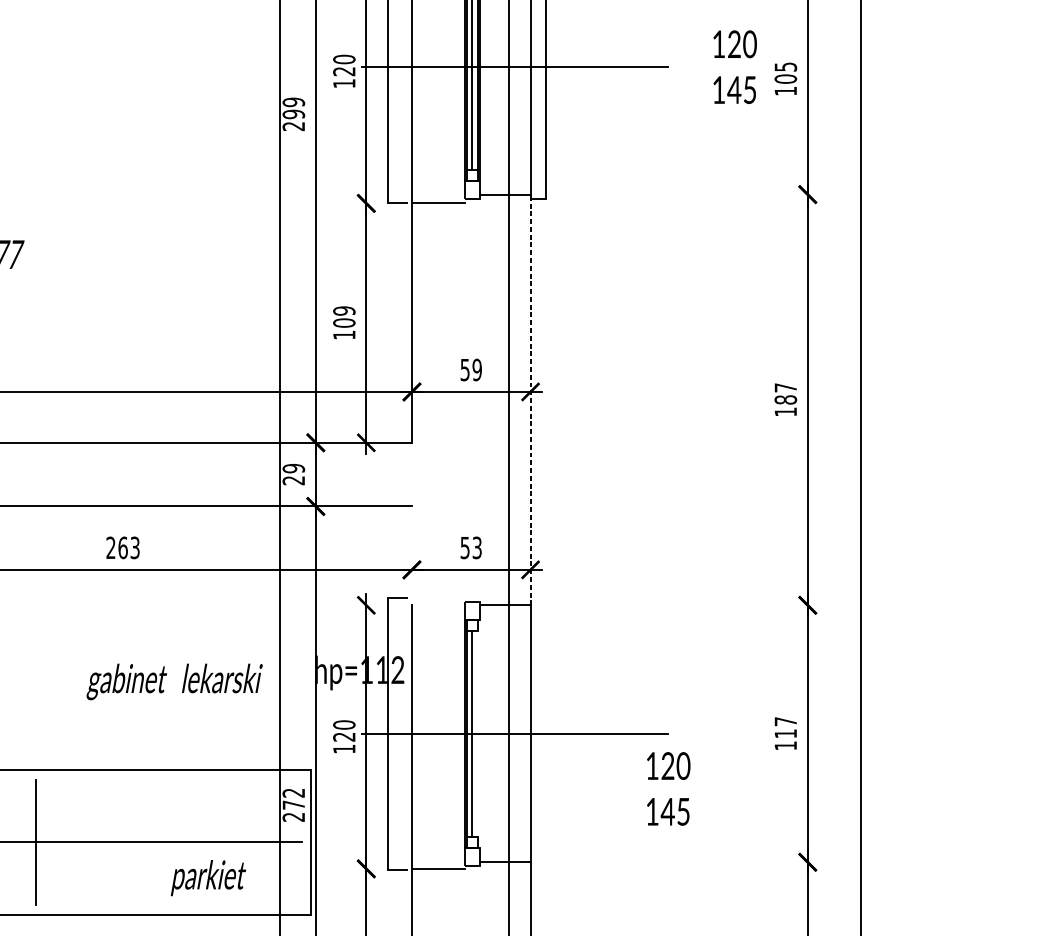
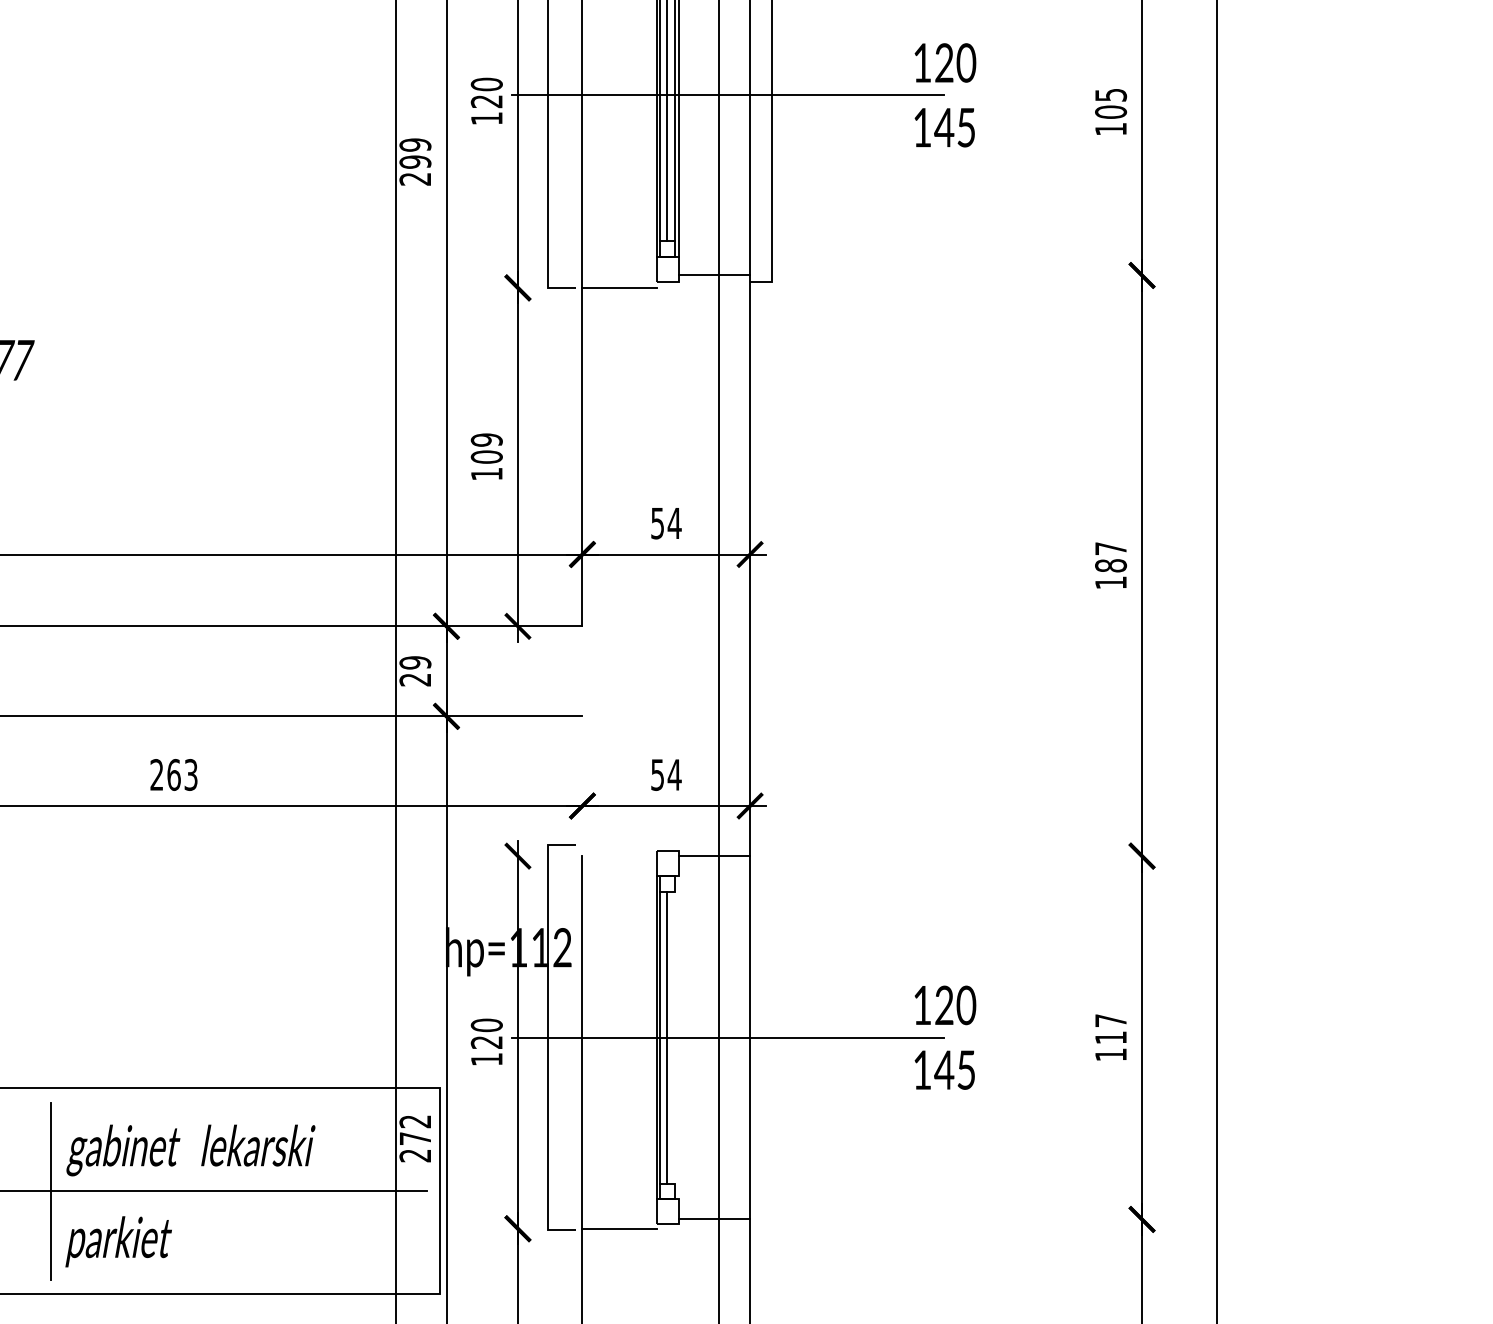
text: (735, 67) -> (945, 95), moved
text: (477, 370) -> (674, 523), 59 -> 54
line: (530, 399) -> (750, 565), dashed -> solid
text: (477, 547) -> (674, 774), 53 -> 54
text: (174, 681) -> (190, 1150), moved
text: (668, 788) -> (945, 1037), moved
text: (208, 877) -> (118, 1241), moved

